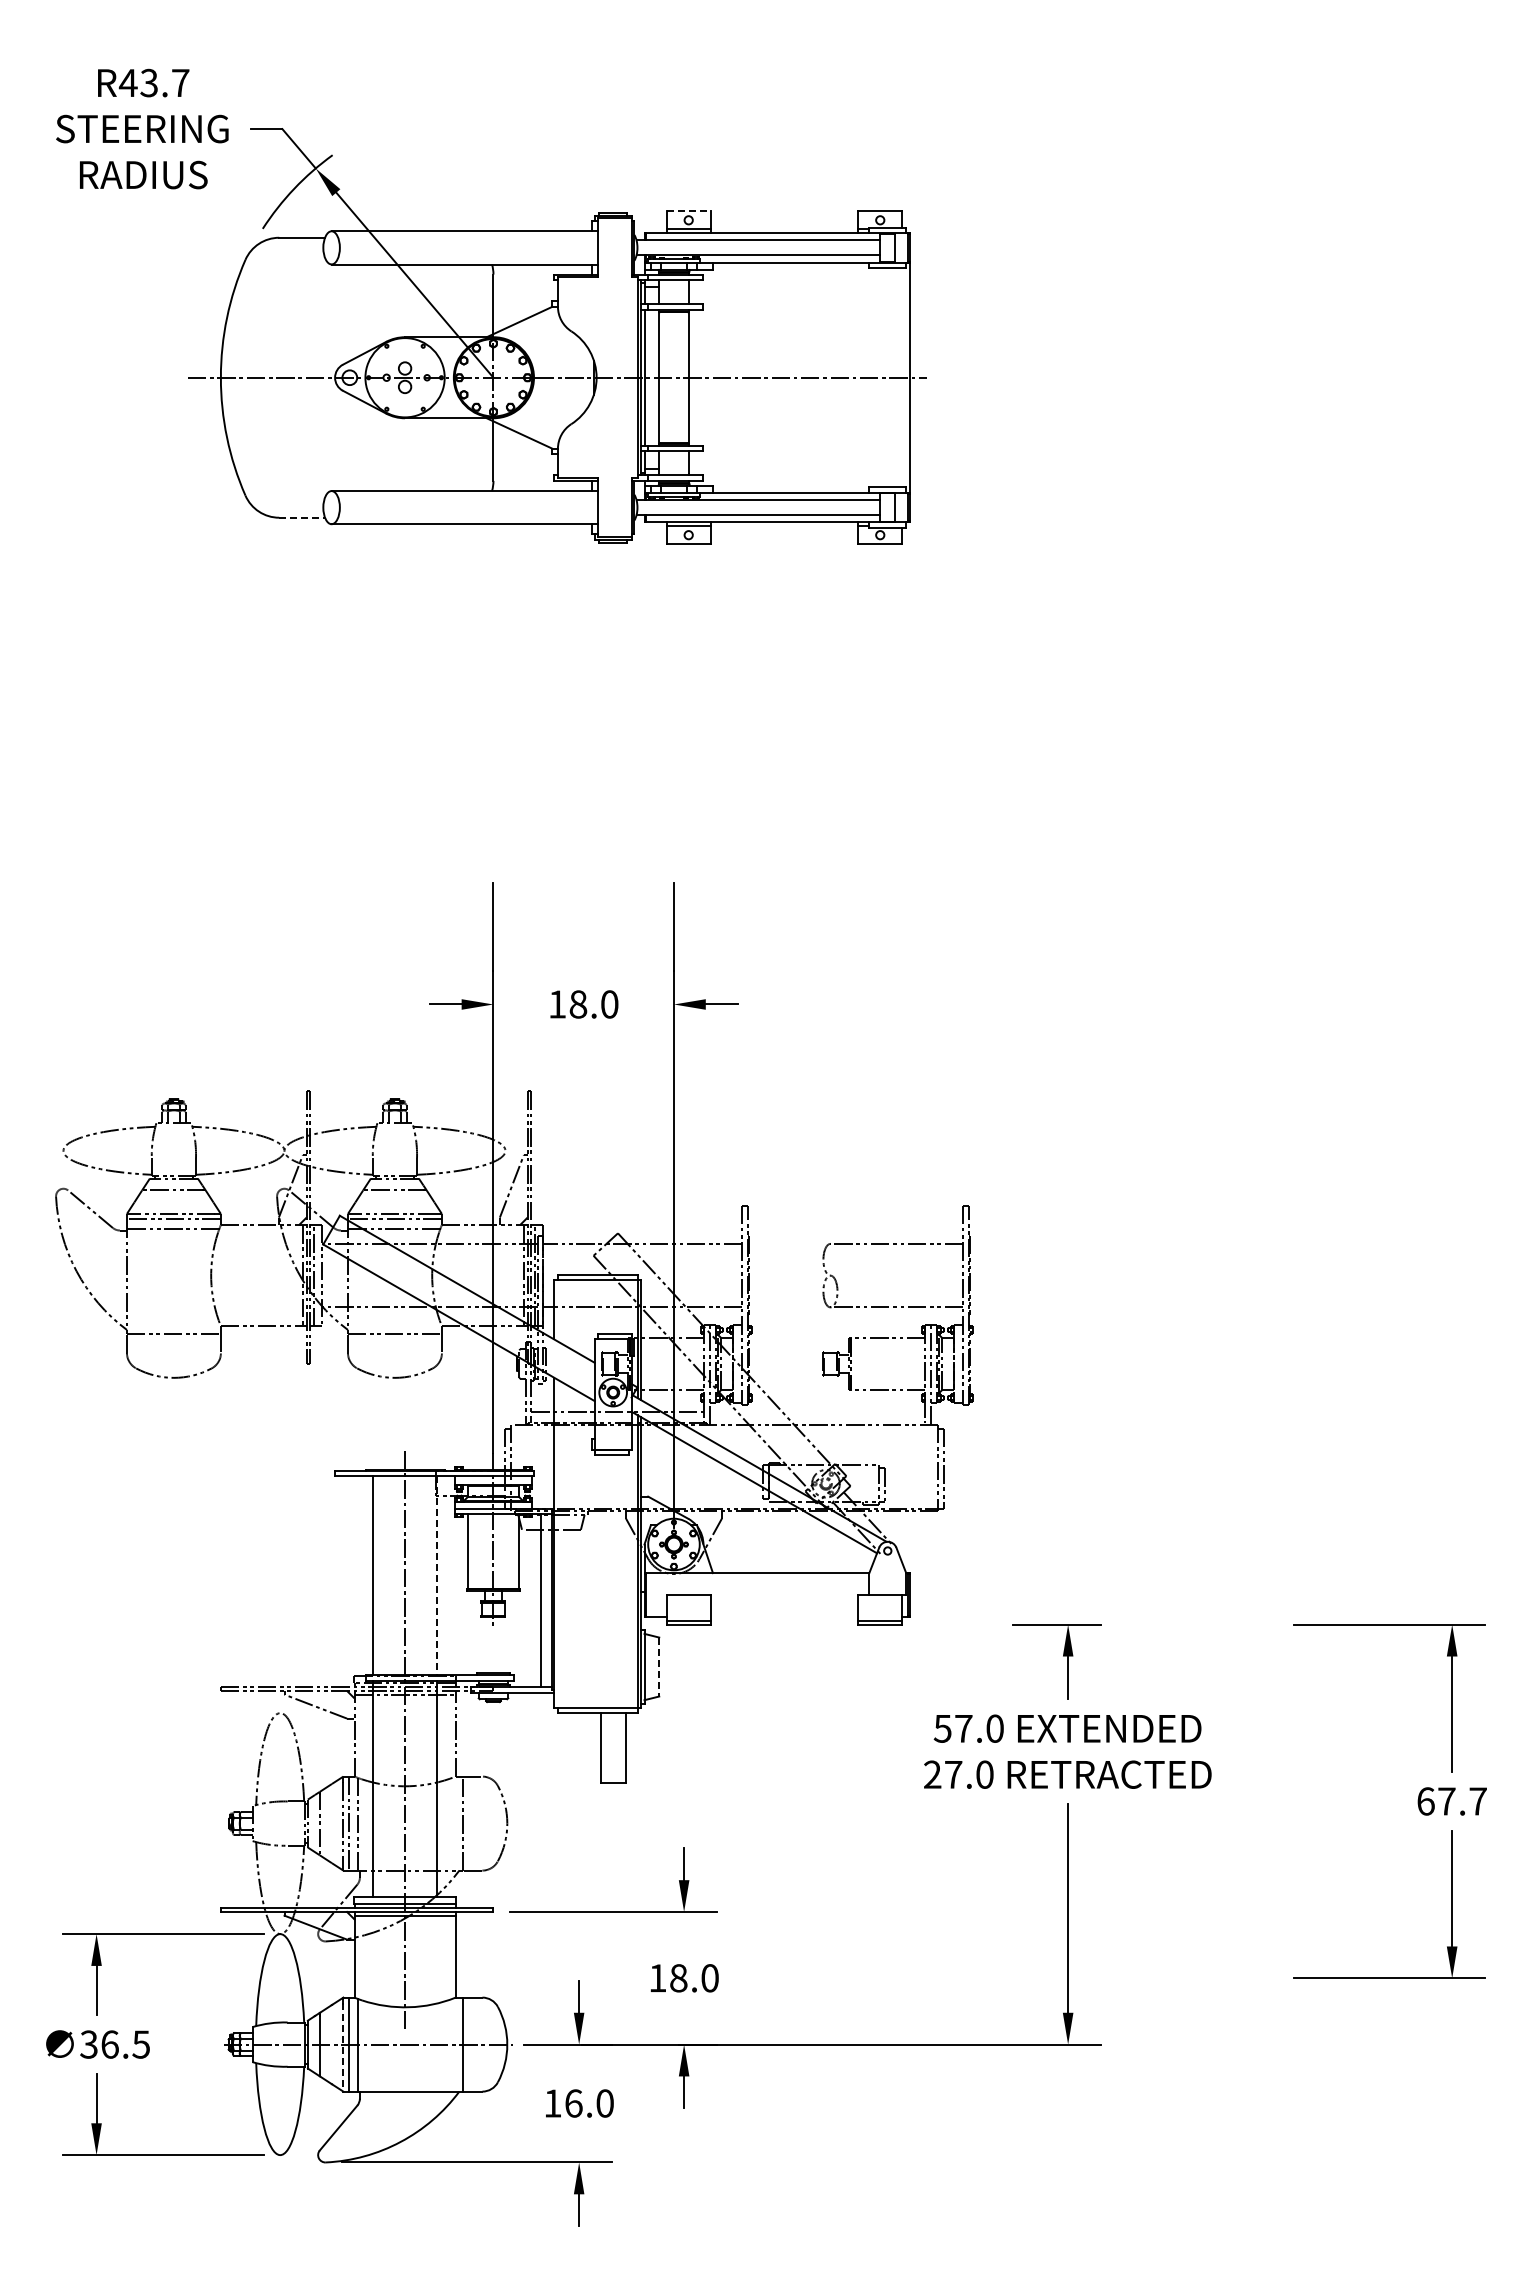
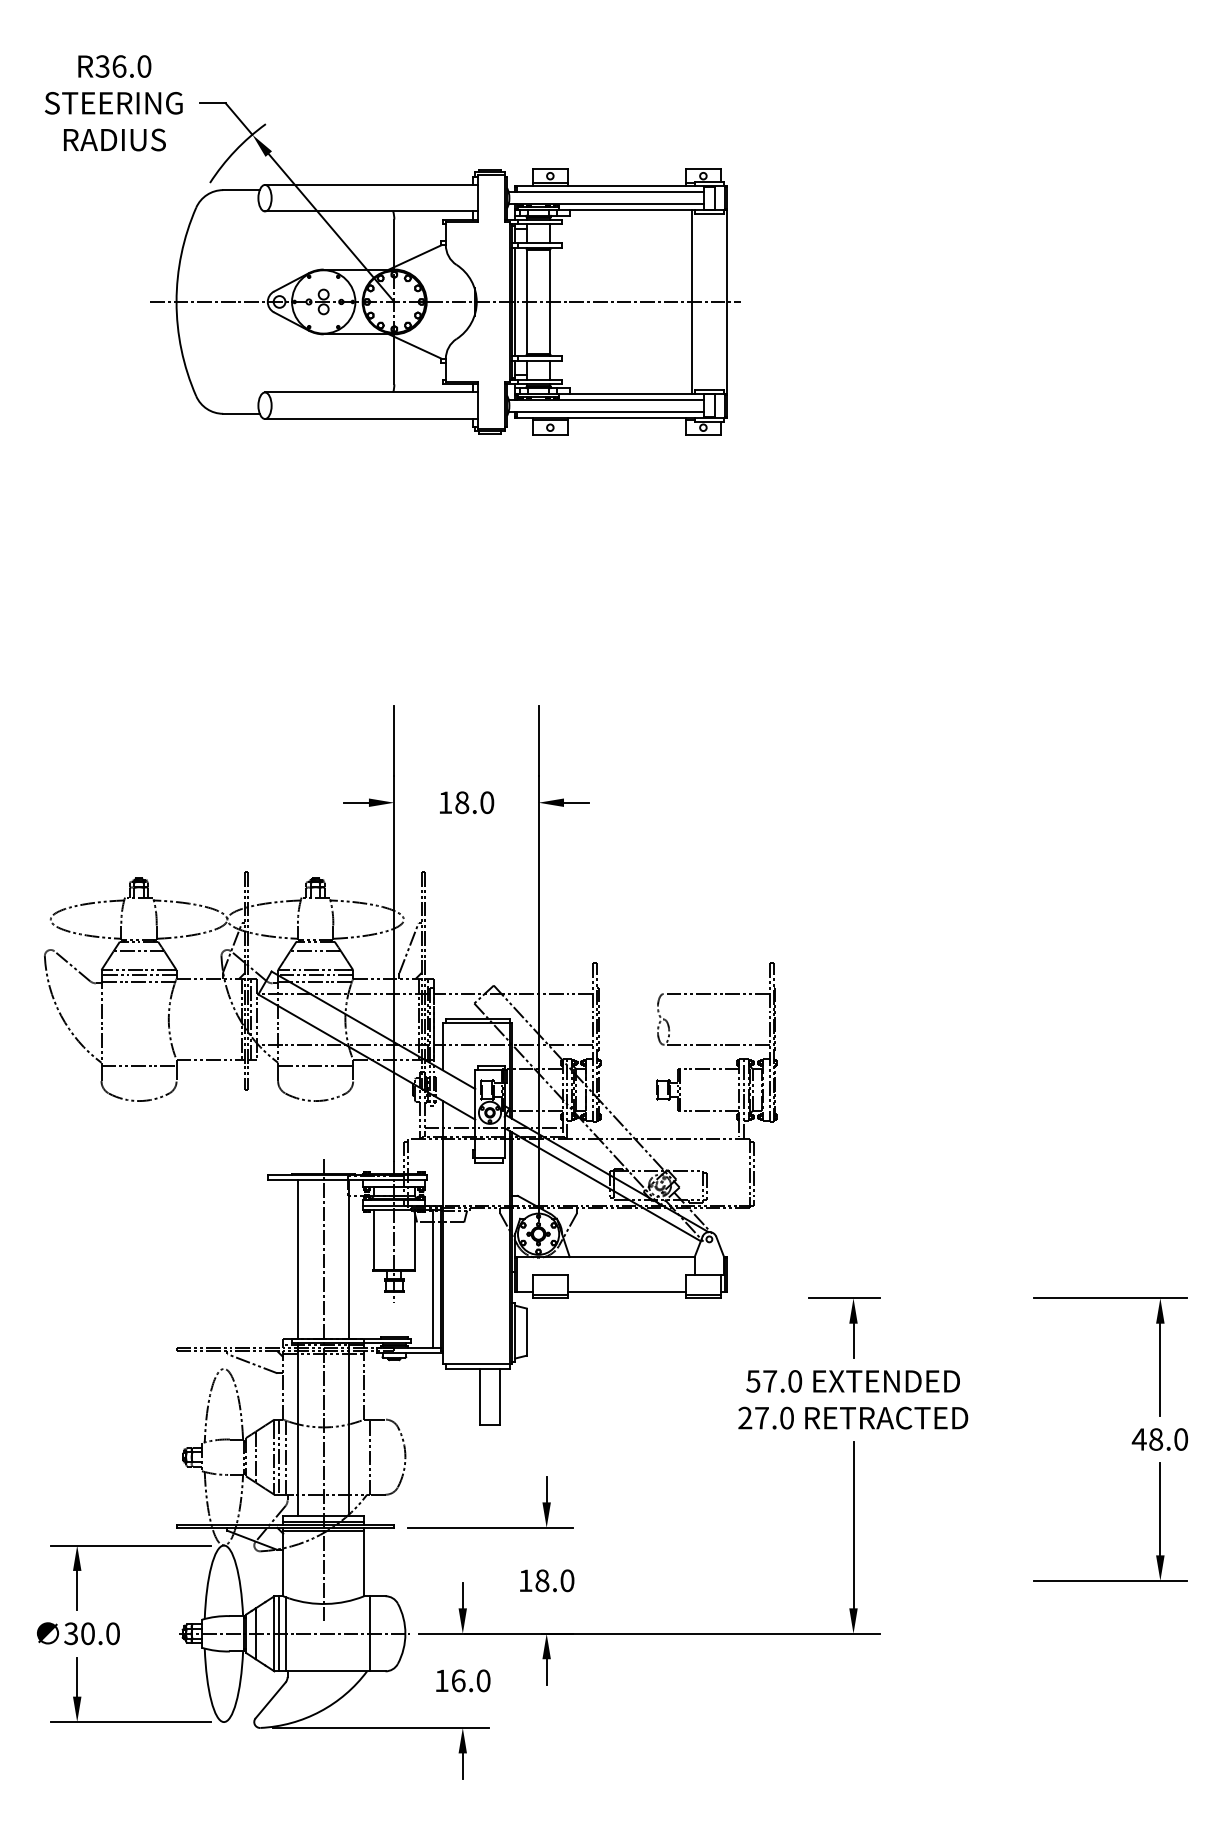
text: (153, 82) -> (122, 66), R43.7 -> R36.0
line: (689, 211) -> (550, 169), dashed -> solid
line: (865, 377) -> (691, 301), added
line: (302, 517) -> (241, 413), dashed -> solid
line: (436, 1576) -> (348, 1259), dashed -> solid
line: (784, 1617) -> (626, 1292), added
line: (659, 1667) -> (527, 1332), dashed -> solid
text: (1451, 1801) -> (1159, 1439), 67.7 -> 48.0
text: (125, 2044) -> (100, 1633), 36.5 -> 30.0
line: (343, 2048) -> (274, 1636), dashed -> solid

